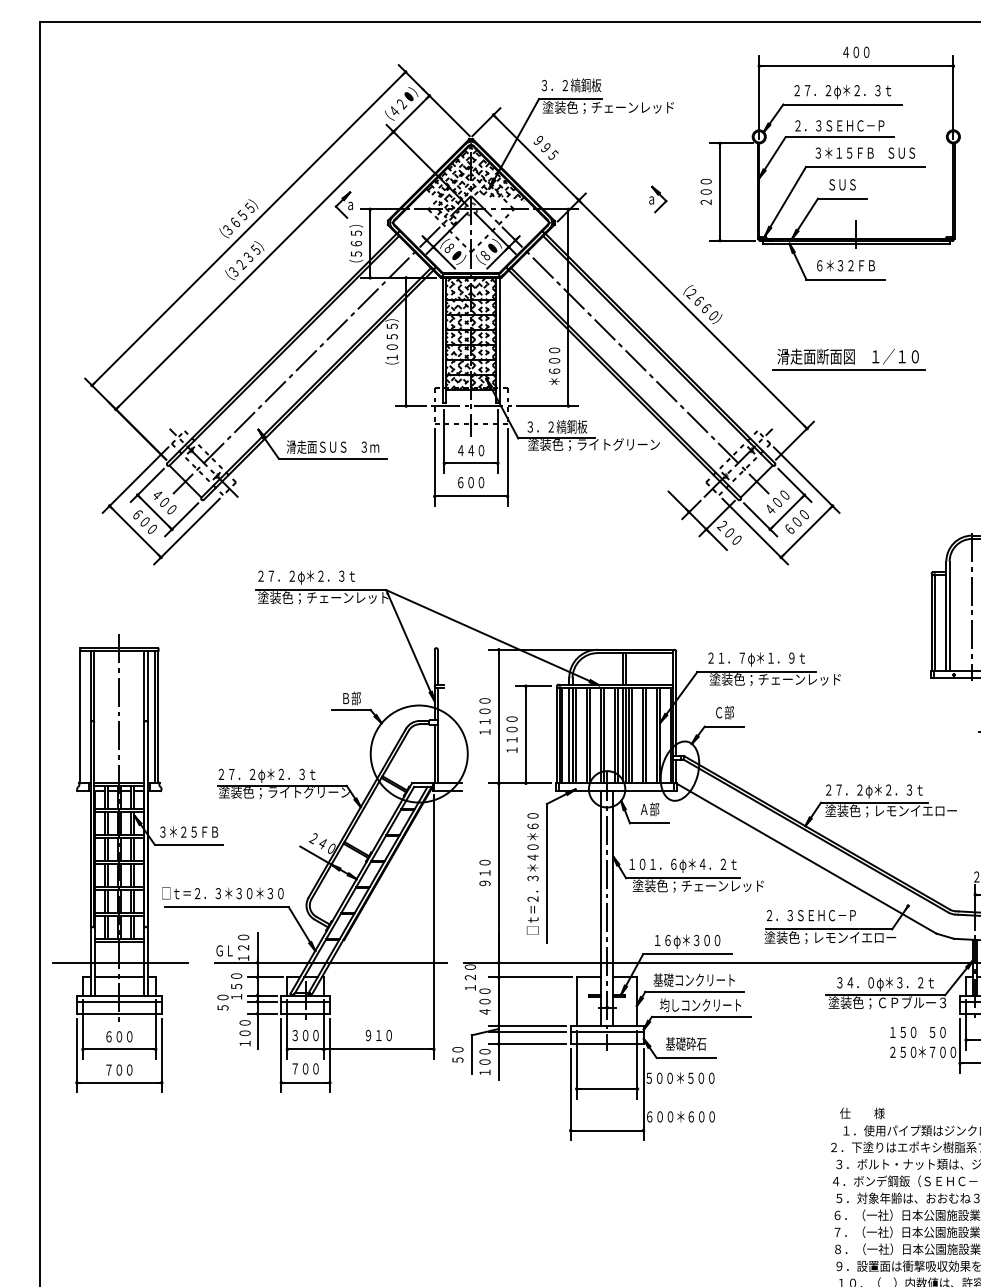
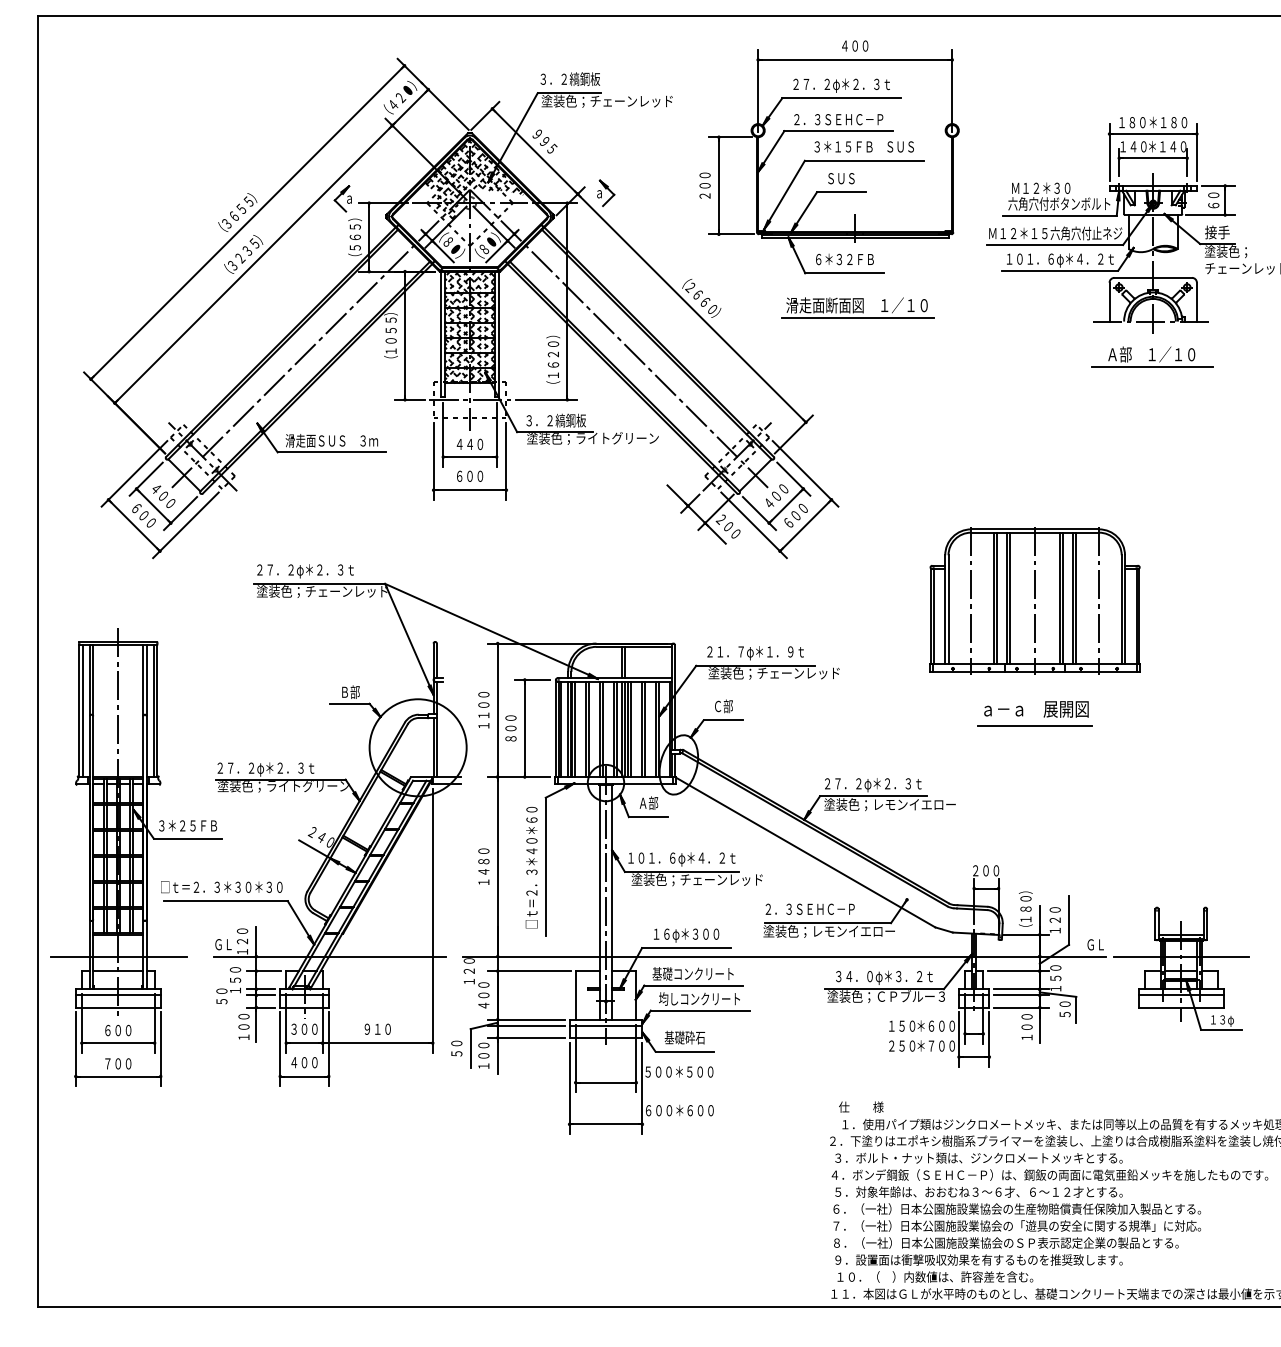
part: (658, 198) -> (606, 192), moved
part: (848, 358) -> (857, 307), moved
text: (554, 365) -> (553, 359), ＊６００ -> （１６２０）
line: (83, 717) -> (82, 711), added
text: (511, 734) -> (510, 728), １１００ -> ８００
text: (484, 872) -> (483, 866), ９１０ -> １４８０
text: (936, 1031) -> (935, 1025), ５０ -> ＊６００
text: (295, 1068) -> (294, 1062), ７００ -> ４００

